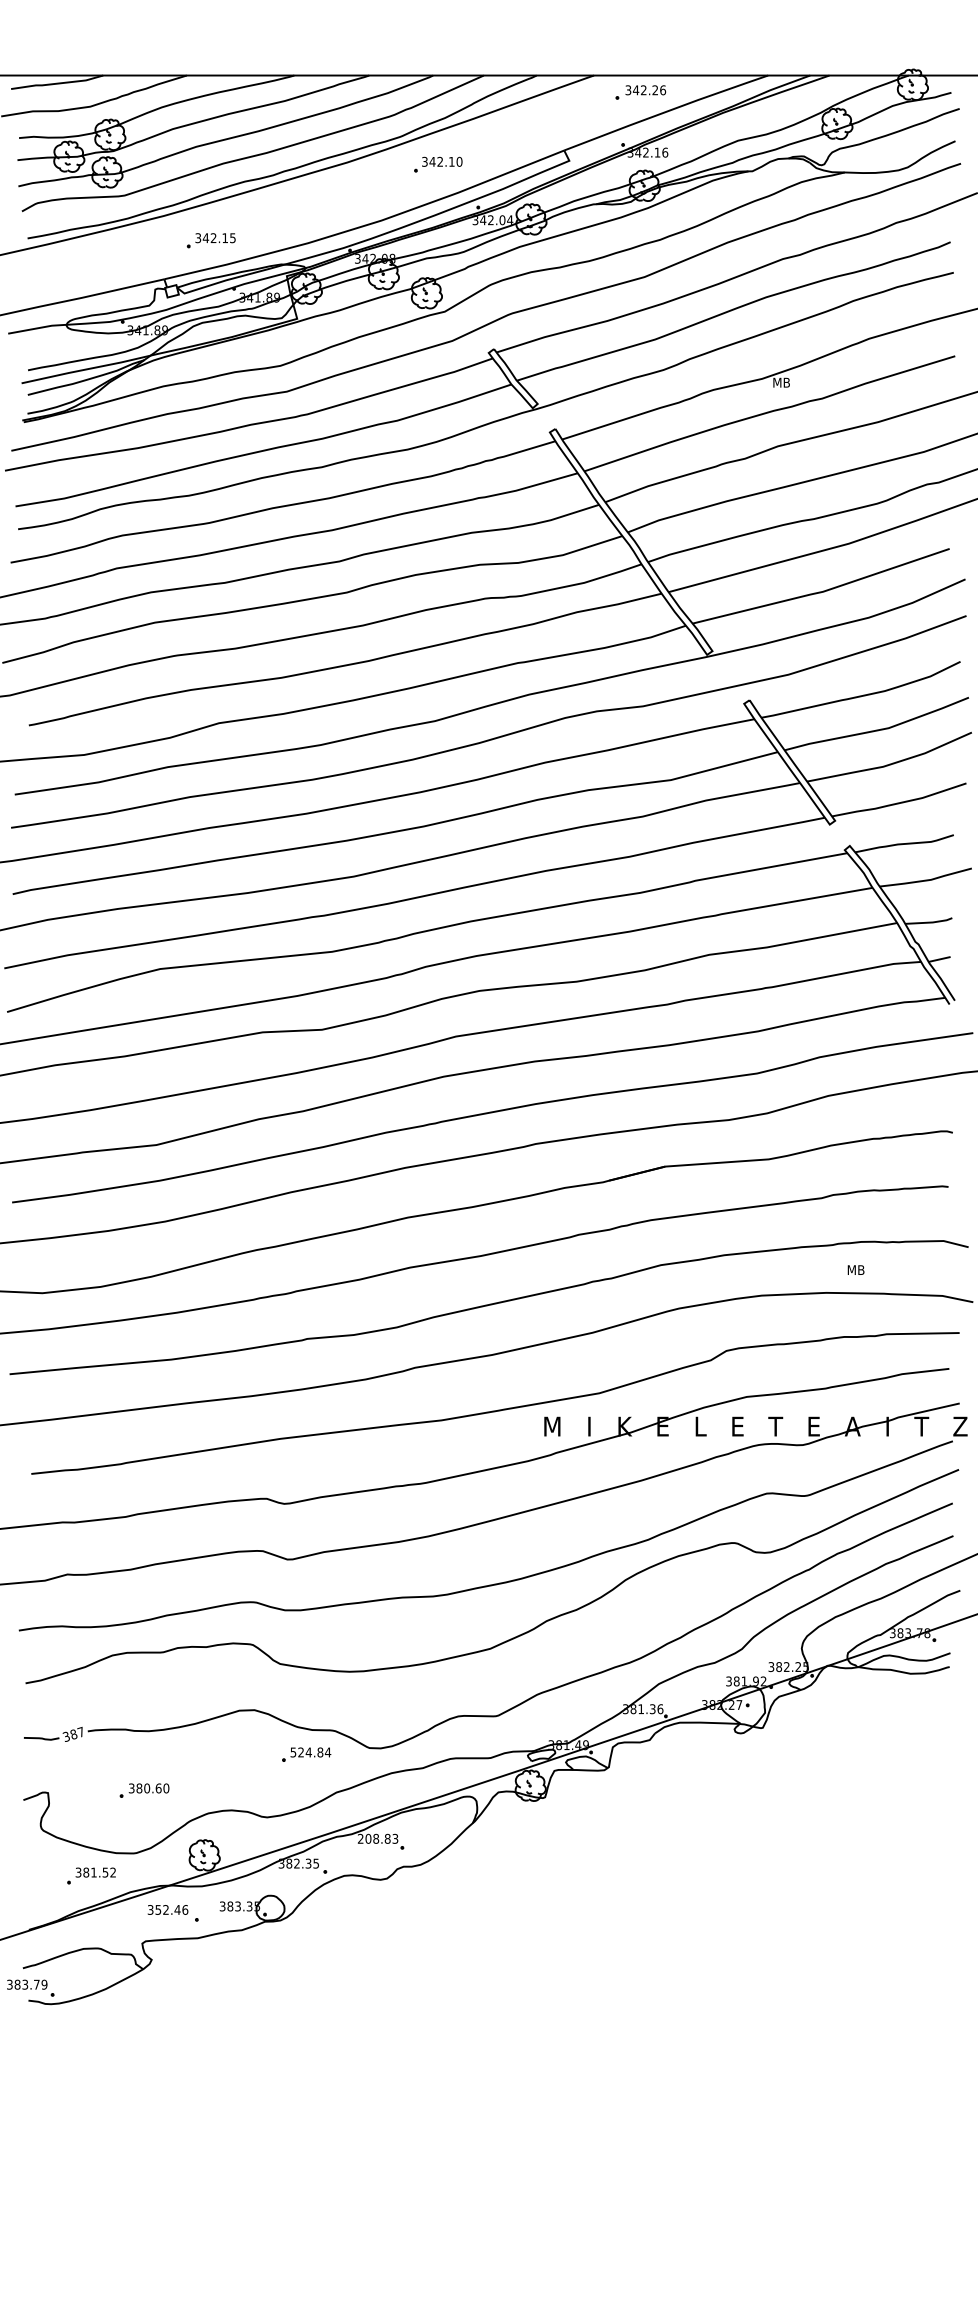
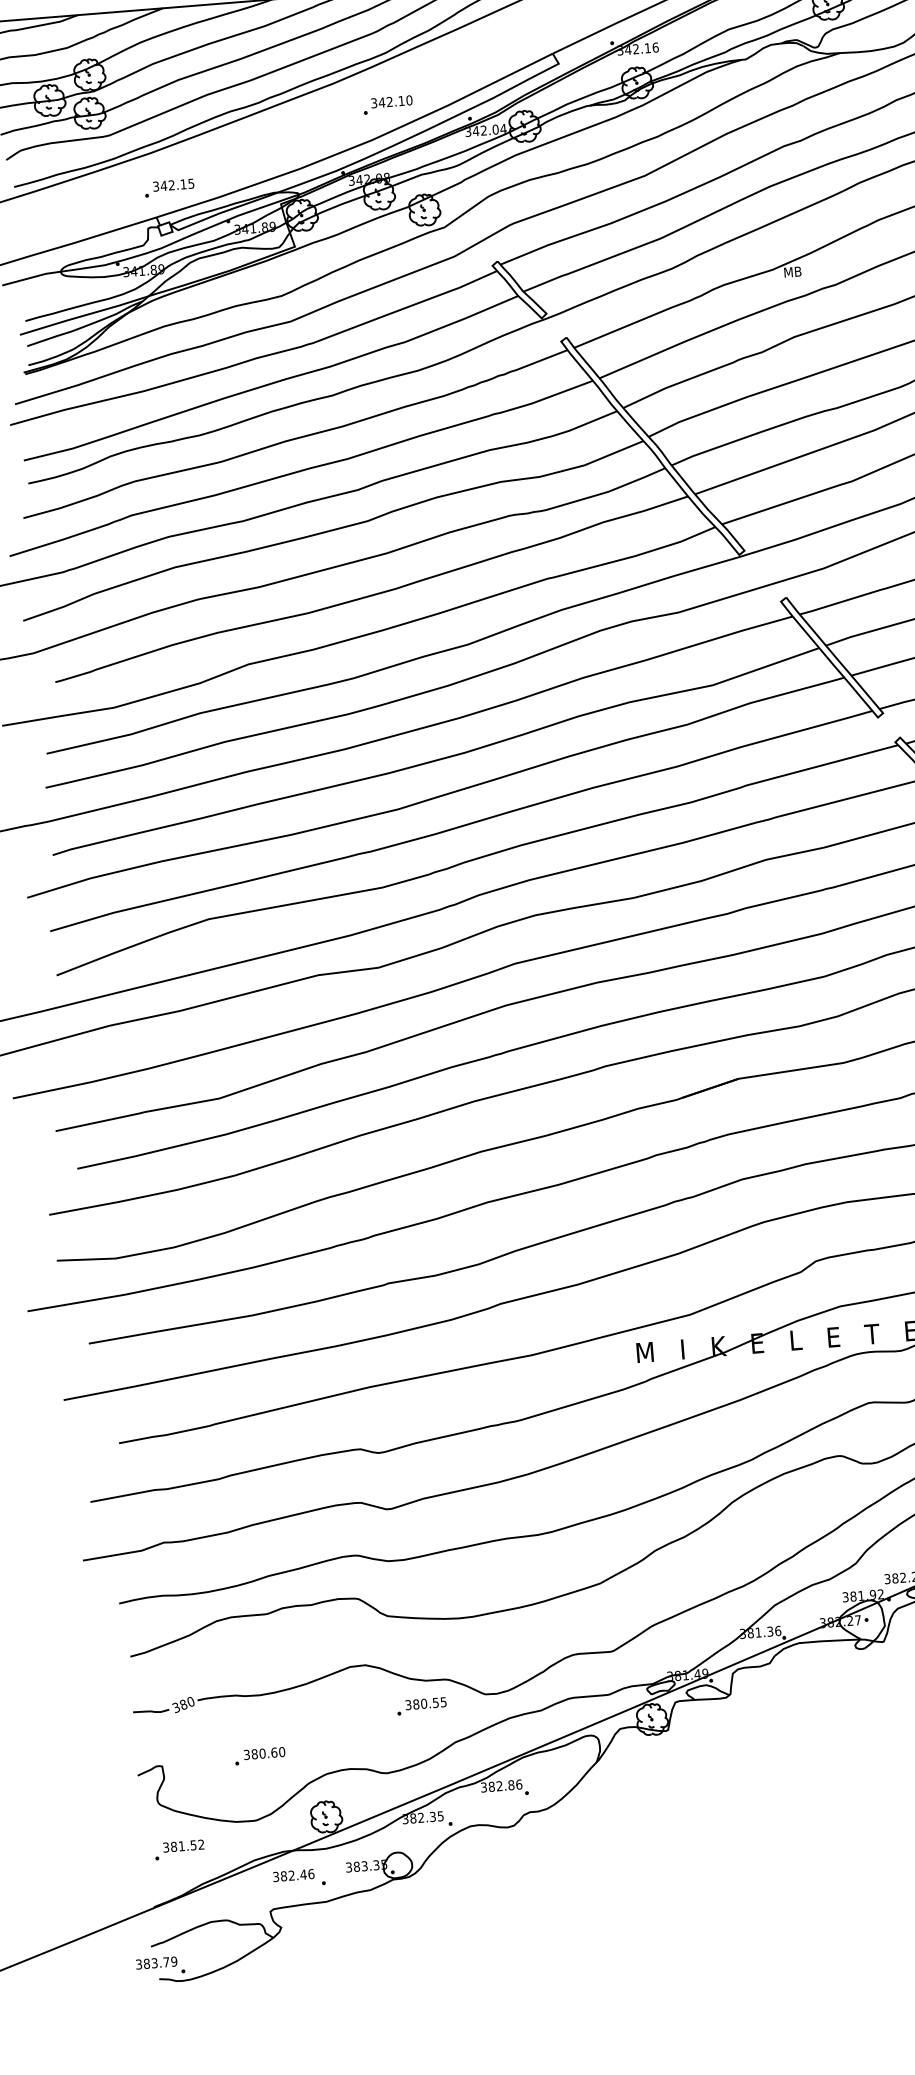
part: (438, 164) -> (388, 104), moved
part: (210, 240) -> (168, 187), moved
text: (80, 1731) -> (190, 1701), 387 -> 380
text: (310, 1752) -> (425, 1703), 524.84 -> 380.55
text: (378, 1838) -> (501, 1785), 208.83 -> 382.86
part: (91, 1875) -> (179, 1849), moved
text: (158, 1909) -> (284, 1875), 352.46 -> 382.46

